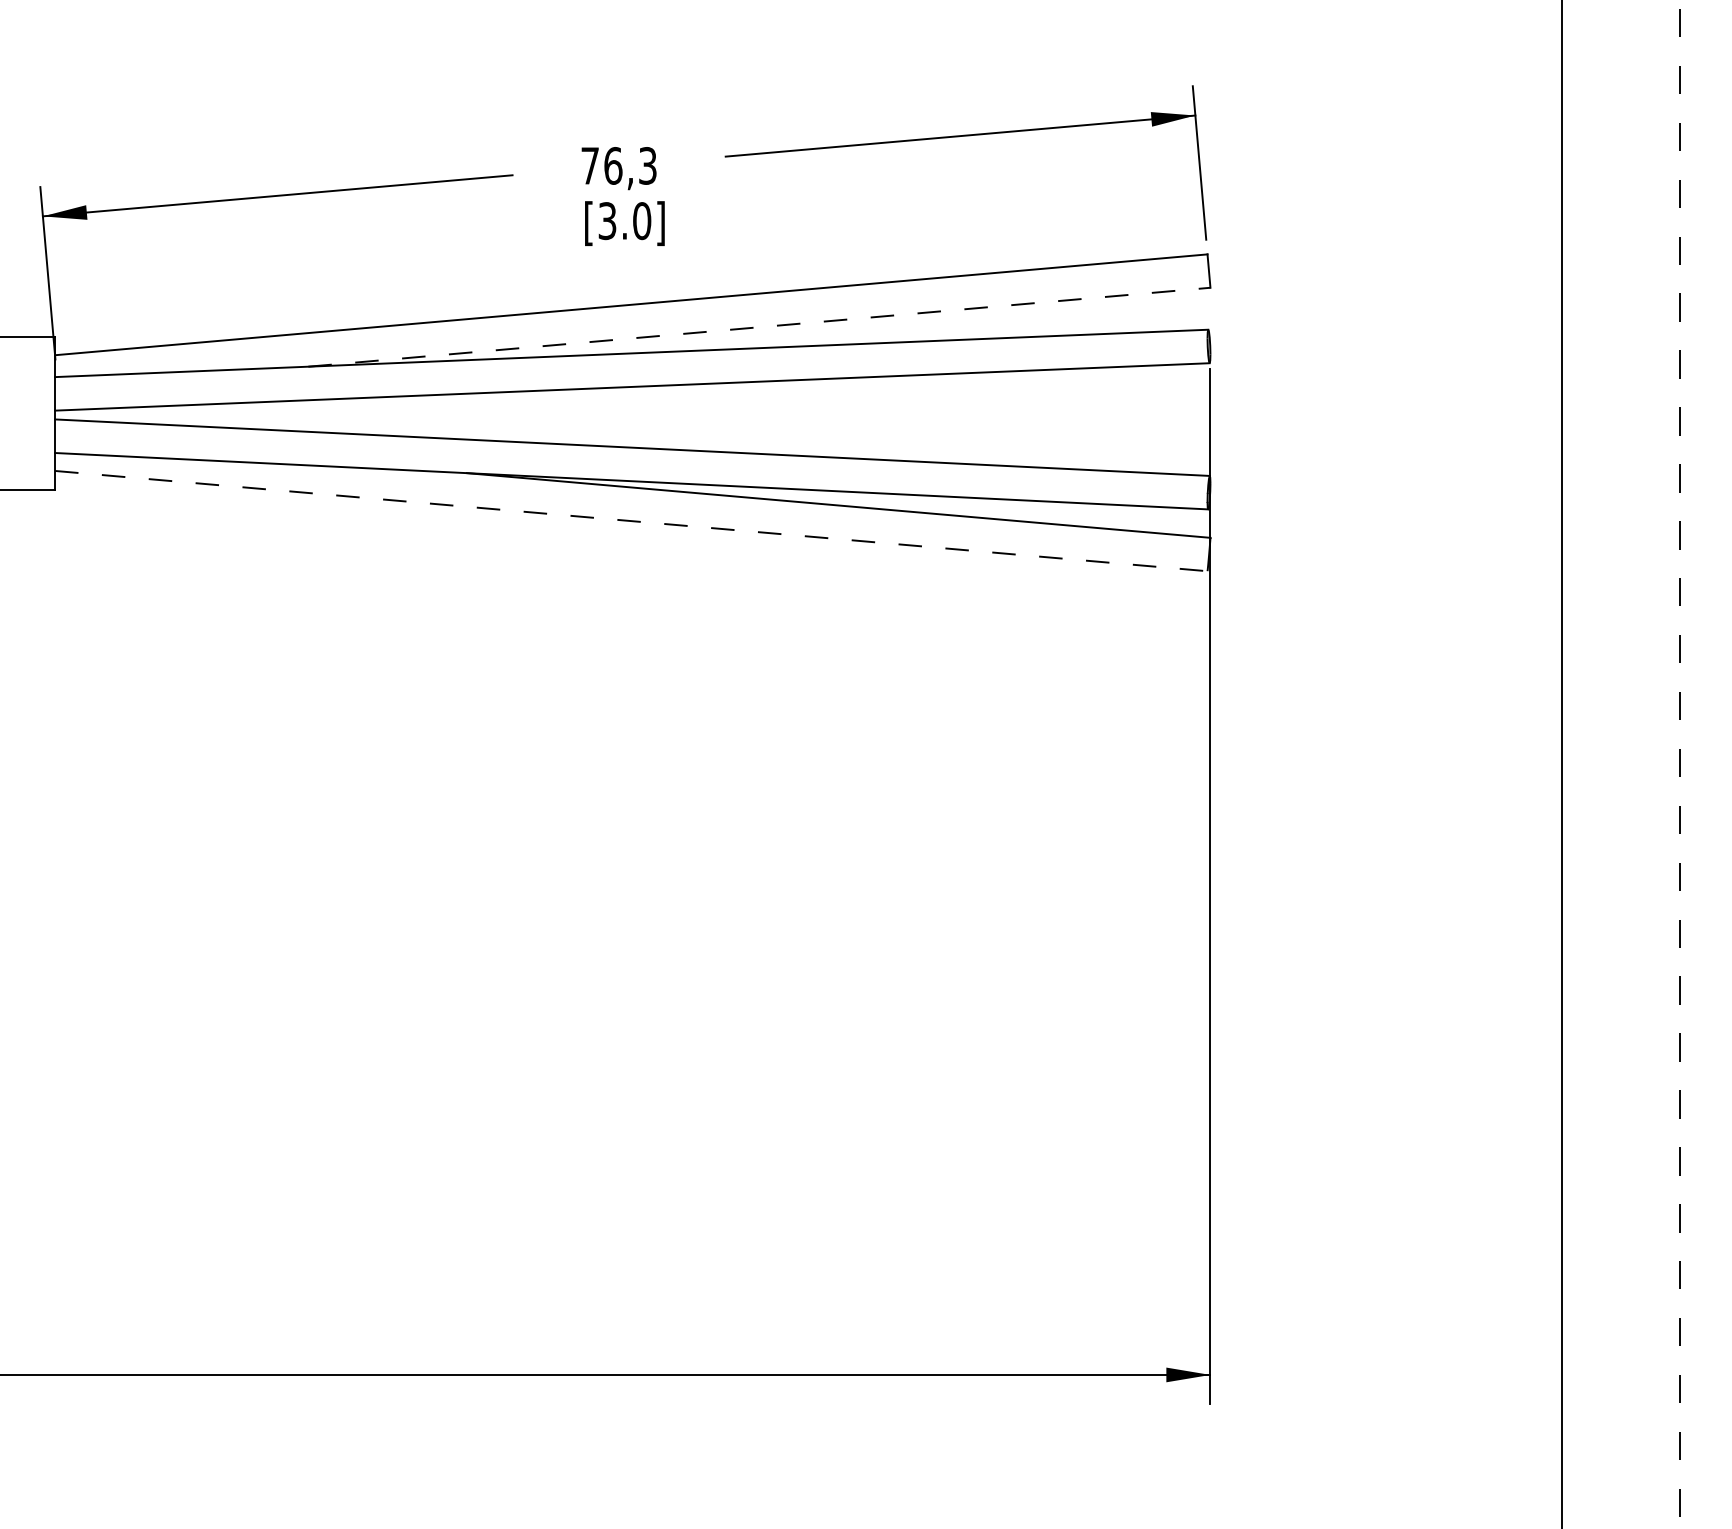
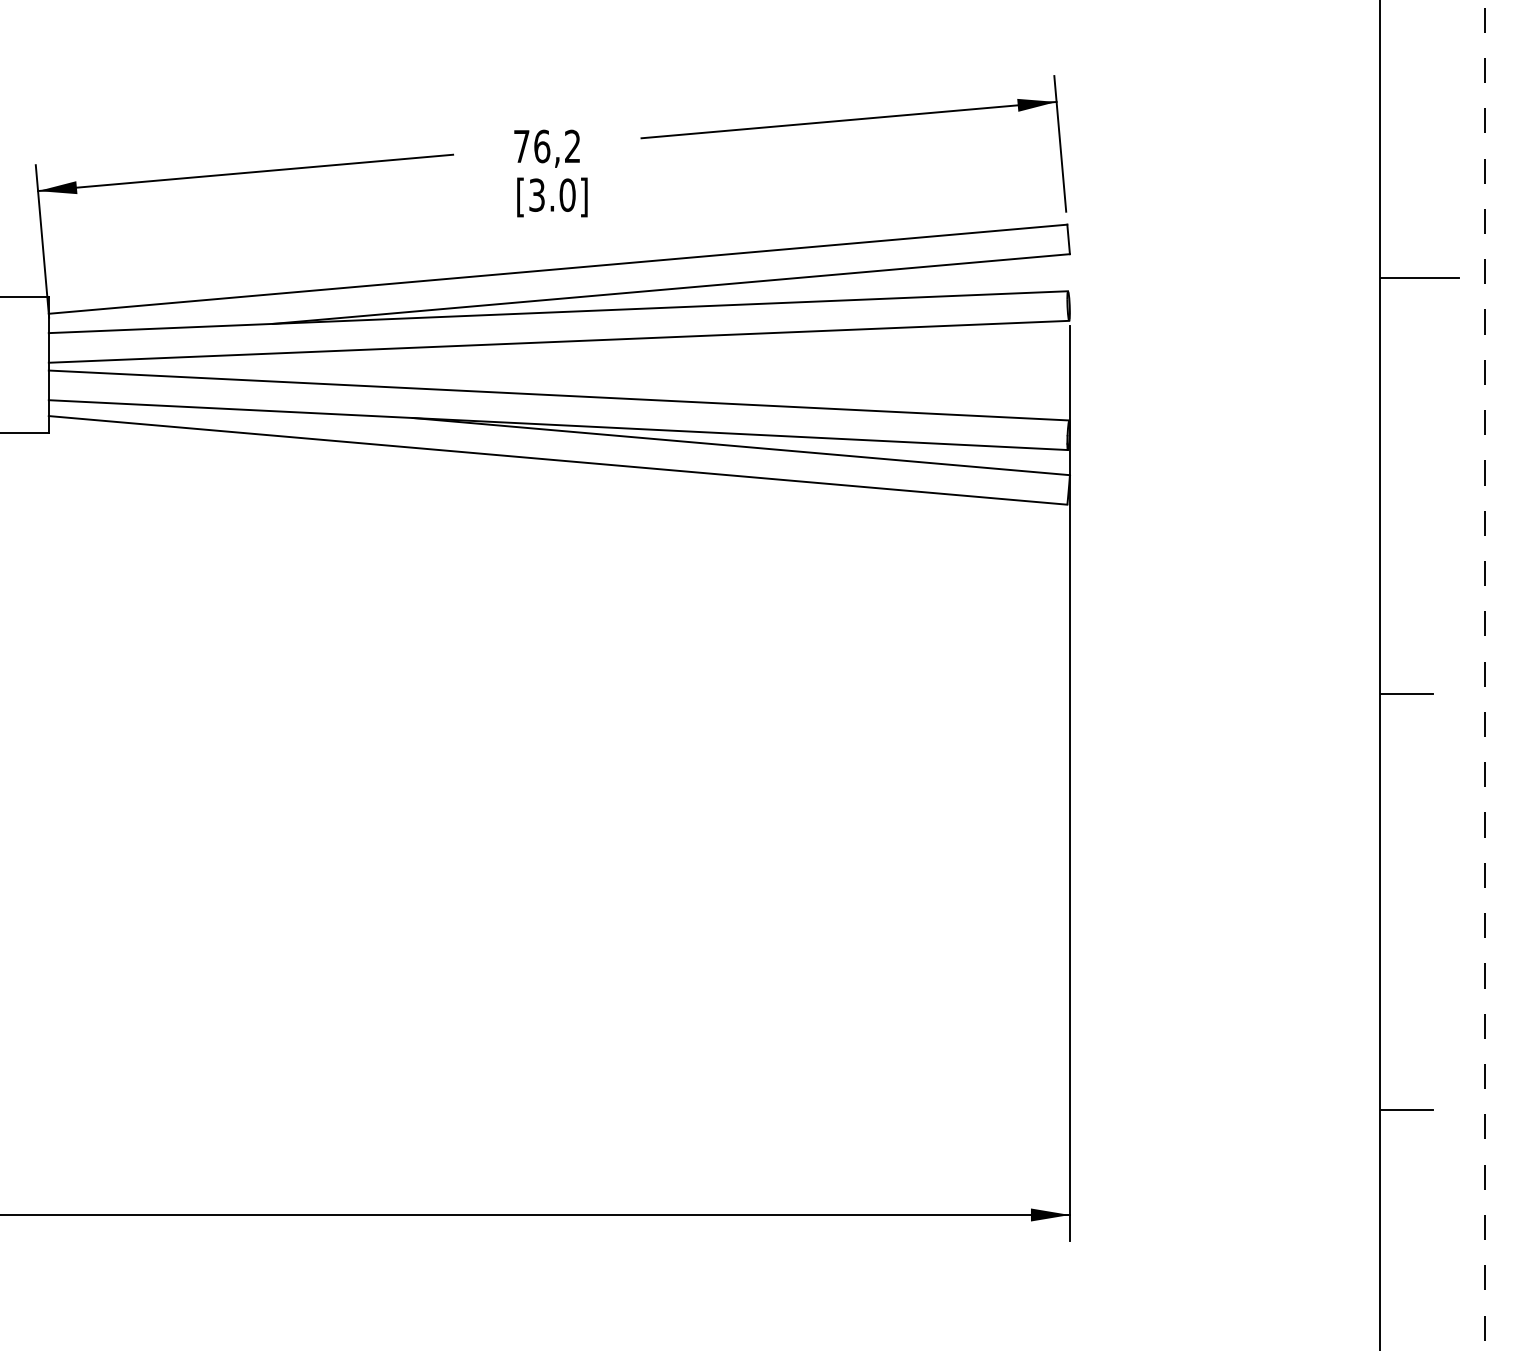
text: (647, 165) -> (572, 146), 76,3 -> 76,2
line: (1607, 315) -> (1420, 278), added
line: (759, 327) -> (671, 289), dashed -> solid
line: (631, 521) -> (558, 460), dashed -> solid
line: (1592, 784) -> (1407, 693), added
line: (1592, 1255) -> (1407, 1109), added

